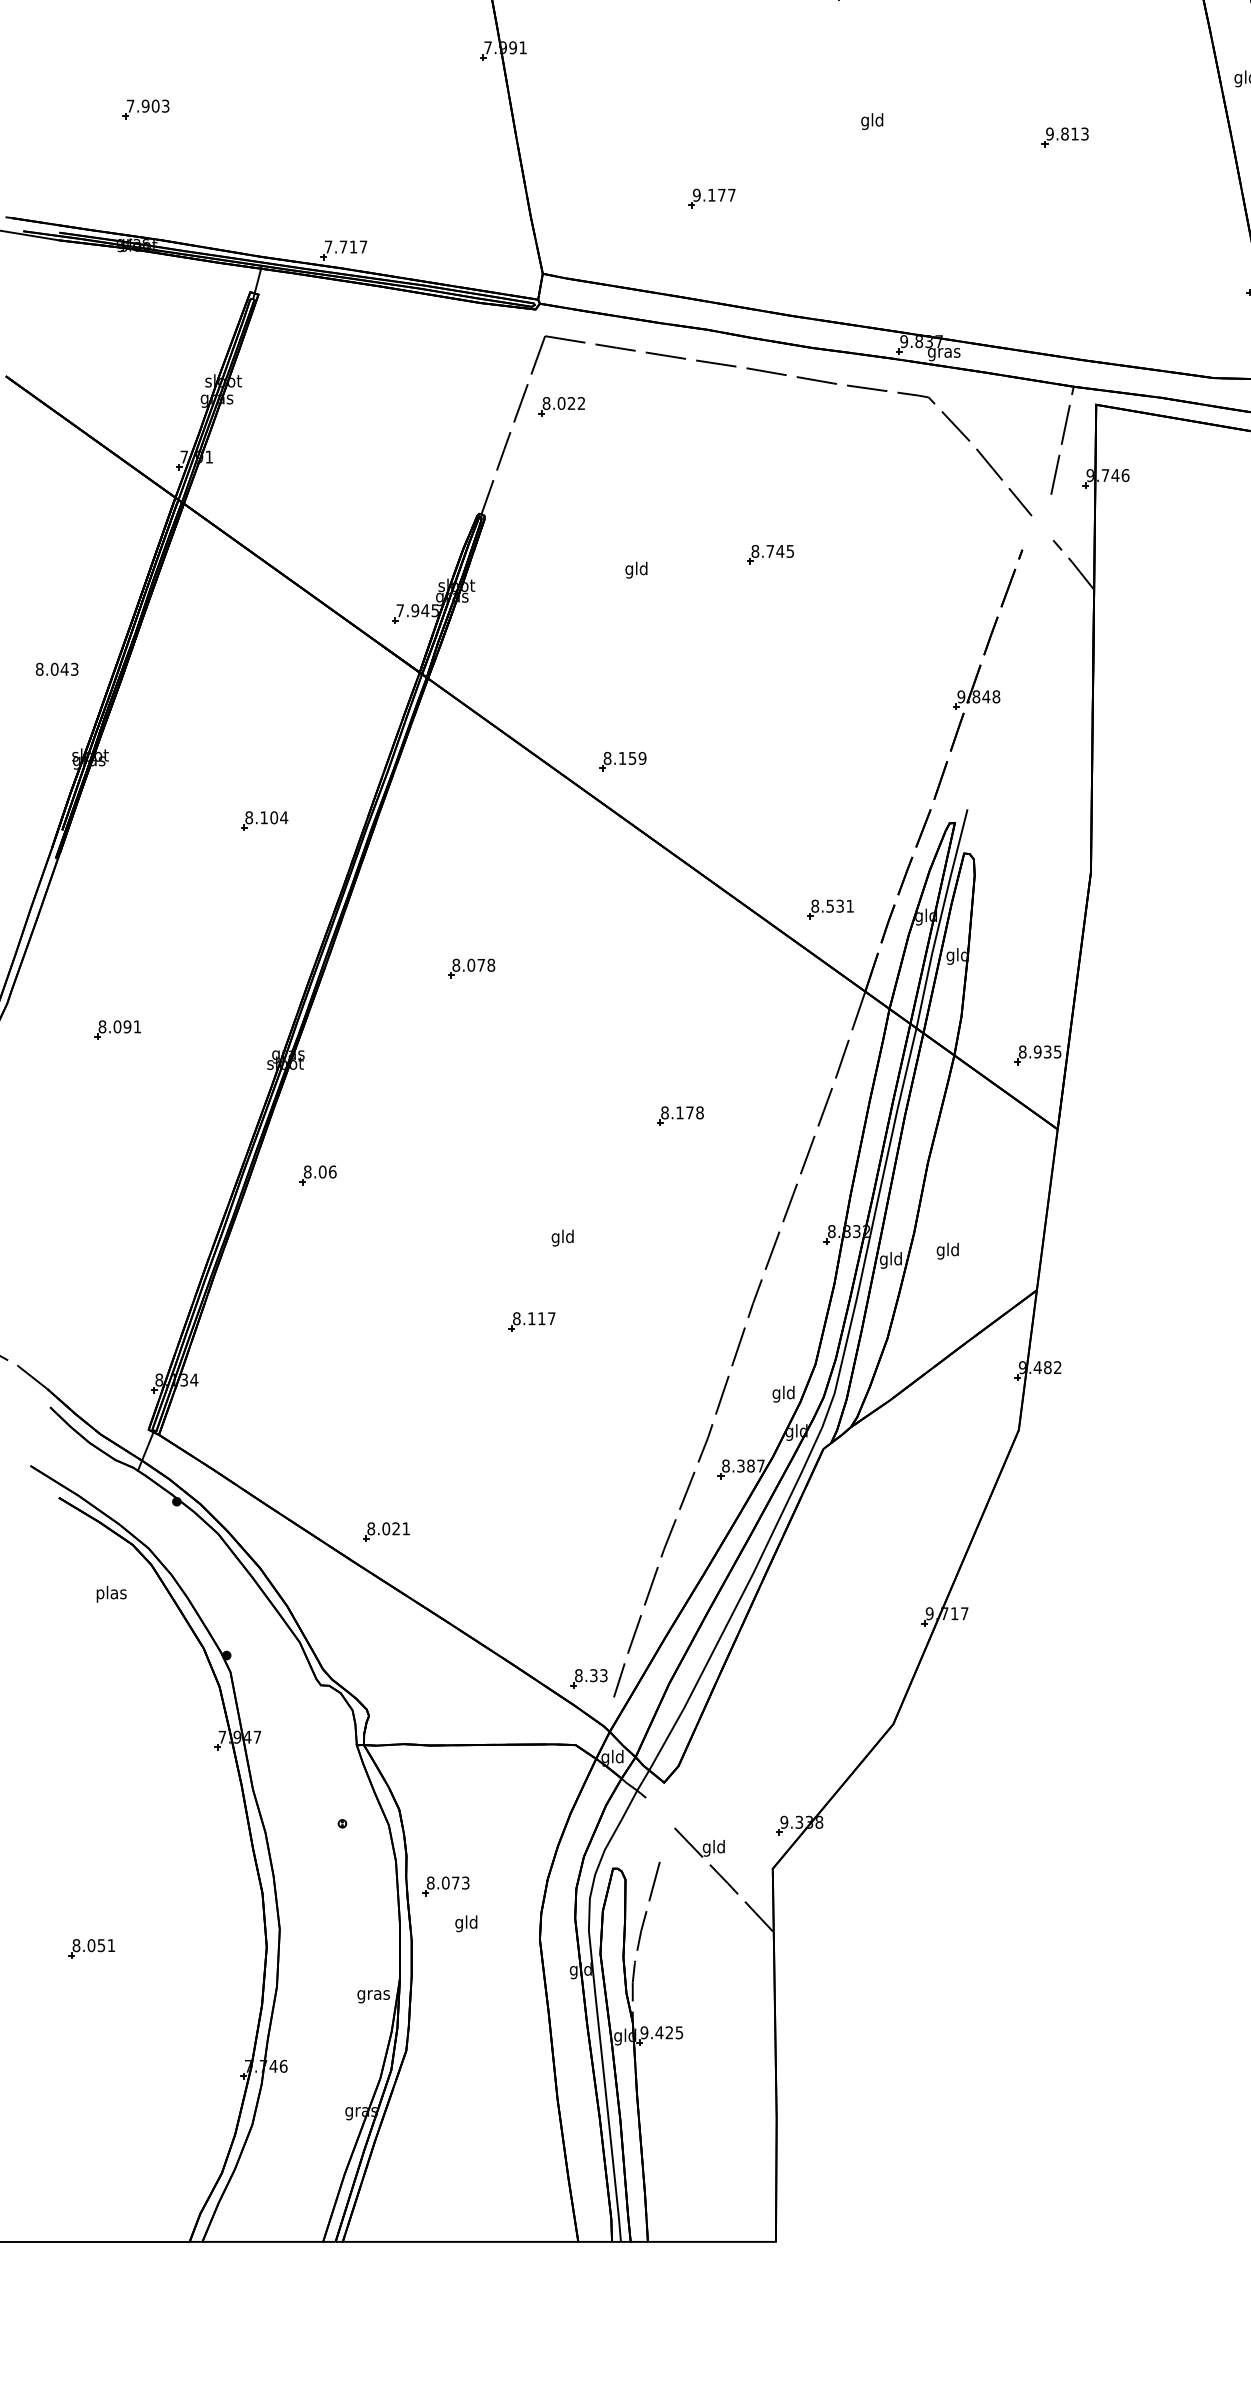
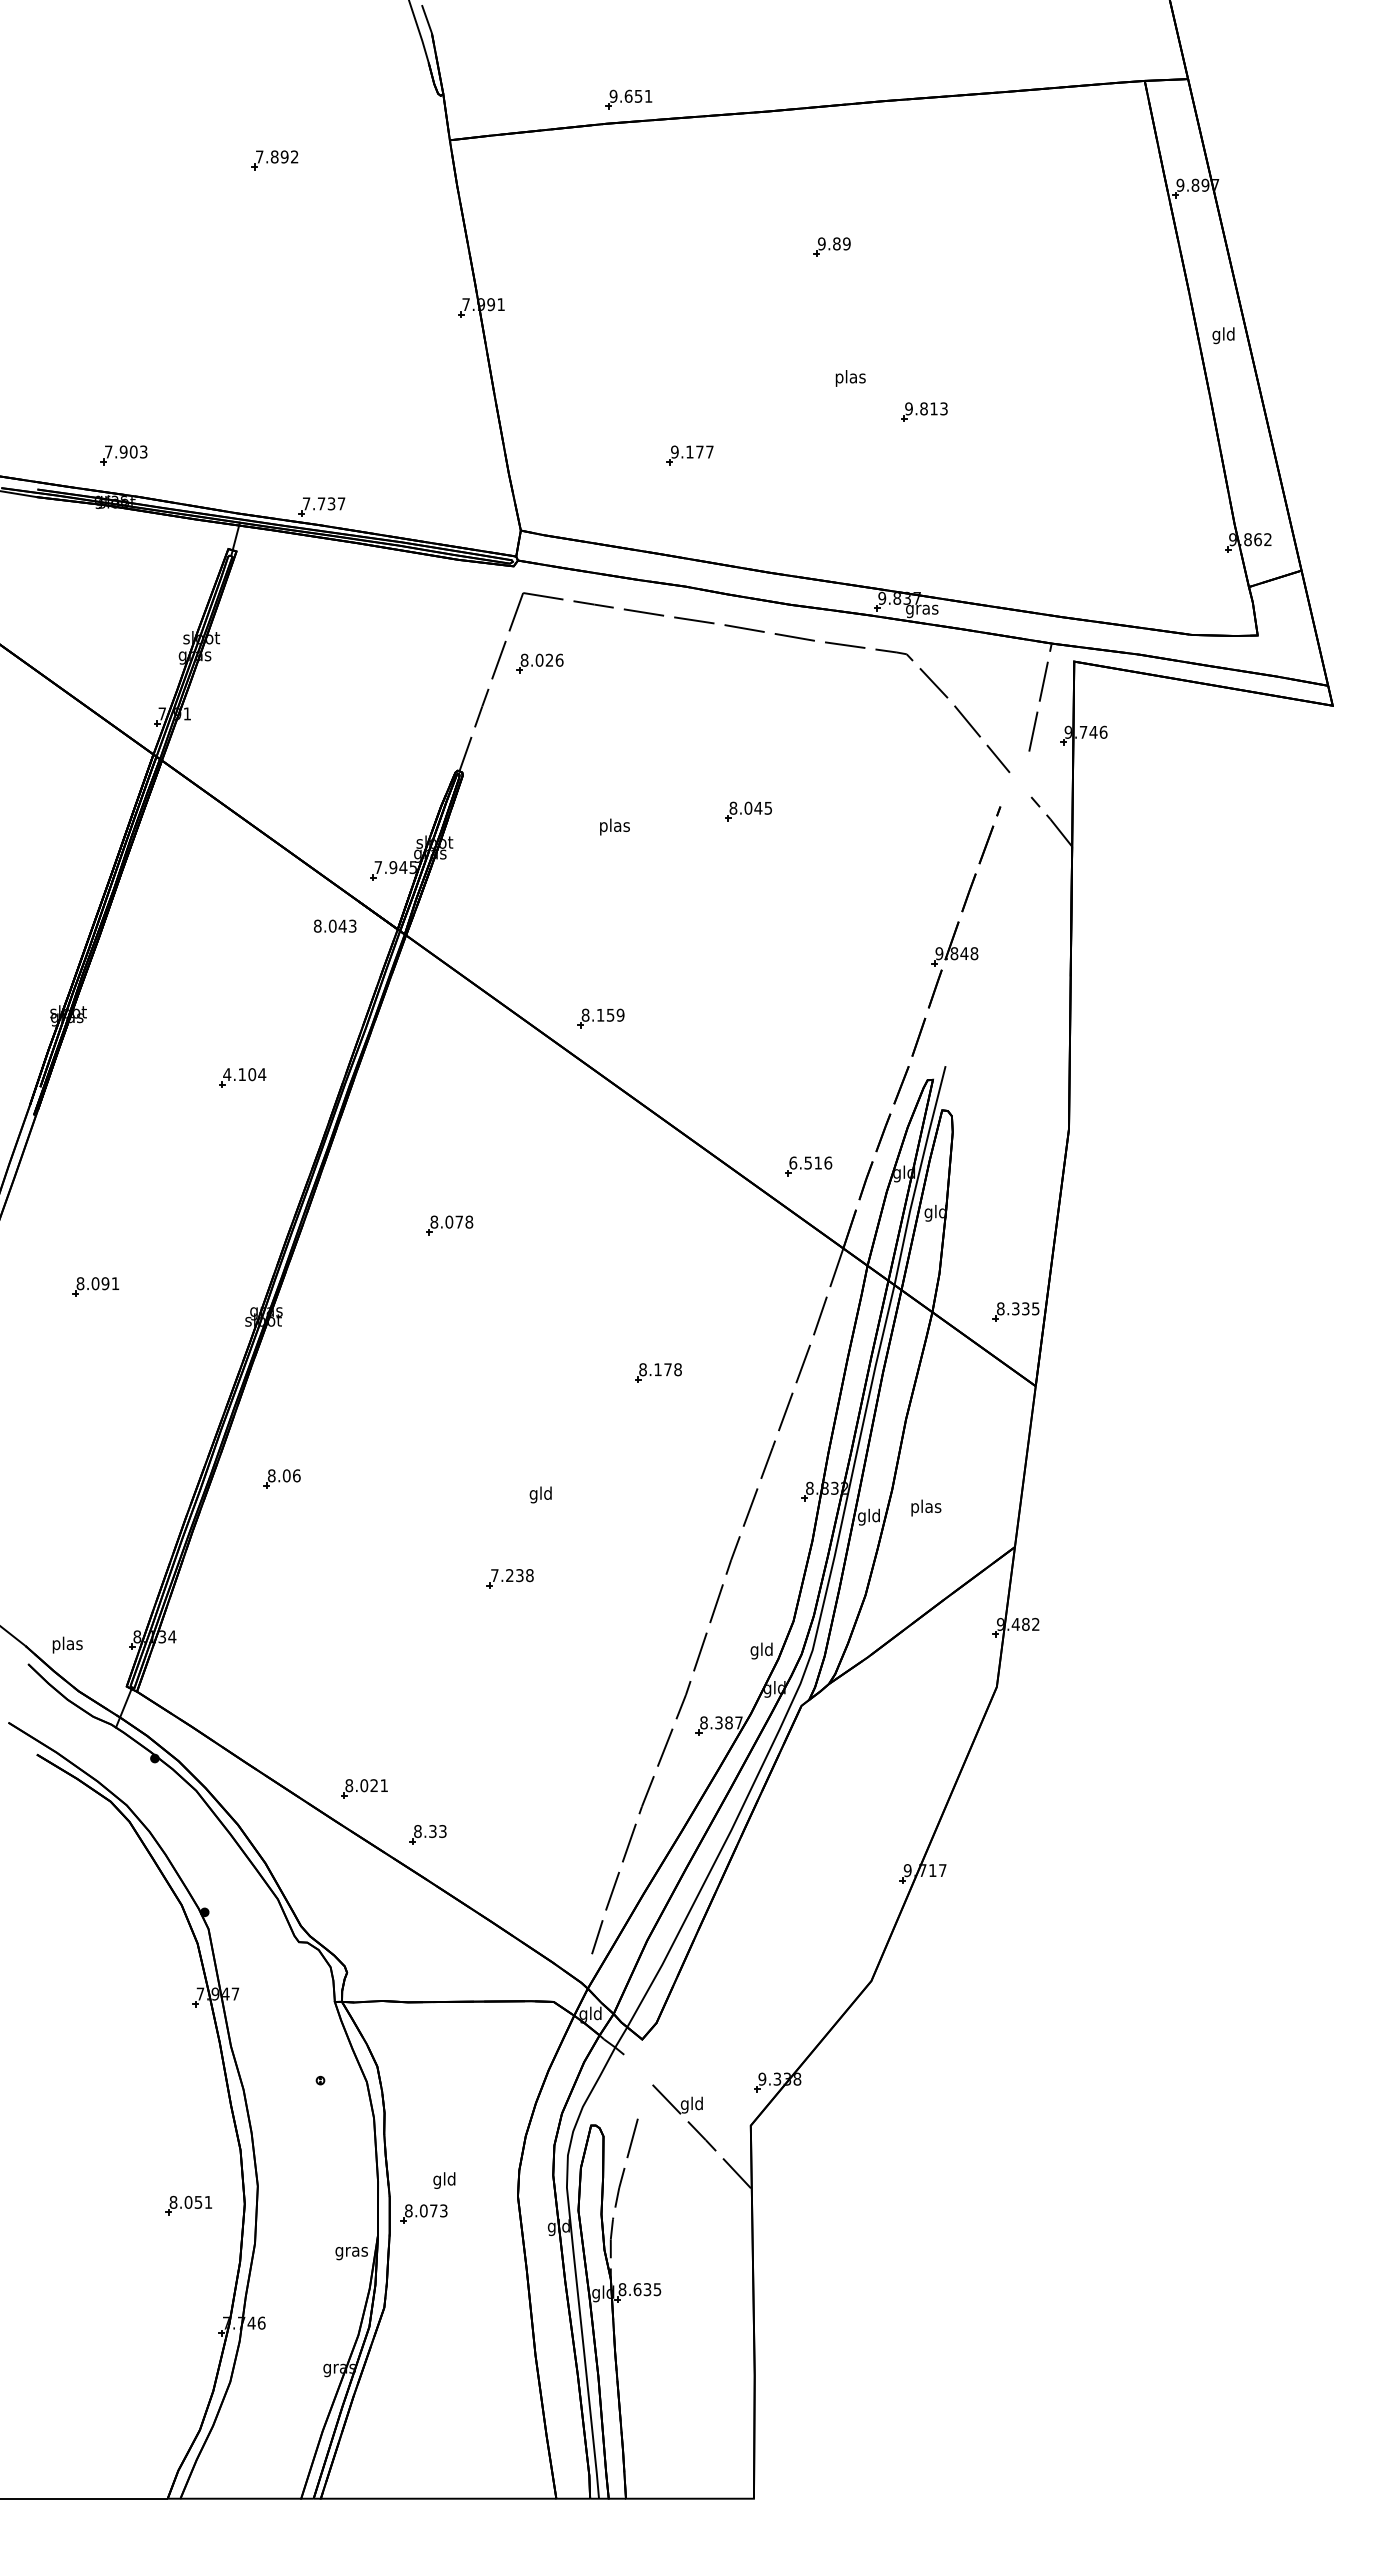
part: (145, 109) -> (123, 455), moved
text: (872, 121) -> (850, 378), gld -> plas
part: (1065, 136) -> (924, 411), moved
text: (353, 246) -> (331, 503), 7.717 -> 7.737
text: (581, 402) -> (559, 659), 8.022 -> 8.026
text: (770, 550) -> (748, 807), 8.745 -> 8.045
text: (636, 569) -> (614, 826), gld -> plas
text: (57, 668) -> (335, 925), moved
text: (249, 817) -> (227, 1074), 8.104 -> 4.104
text: (832, 905) -> (810, 1162), 8.531 -> 6.516
text: (1037, 1051) -> (1015, 1308), 8.935 -> 8.335
part: (317, 1174) -> (281, 1478), moved
text: (948, 1250) -> (926, 1507), gld -> plas
text: (534, 1318) -> (512, 1575), 8.117 -> 7.238
text: (111, 1593) -> (67, 1644), moved
part: (588, 1678) -> (427, 1834), moved
part: (445, 1885) -> (423, 2213), moved
part: (91, 1948) -> (188, 2205), moved
text: (656, 2032) -> (634, 2289), 9.425 -> 8.635

